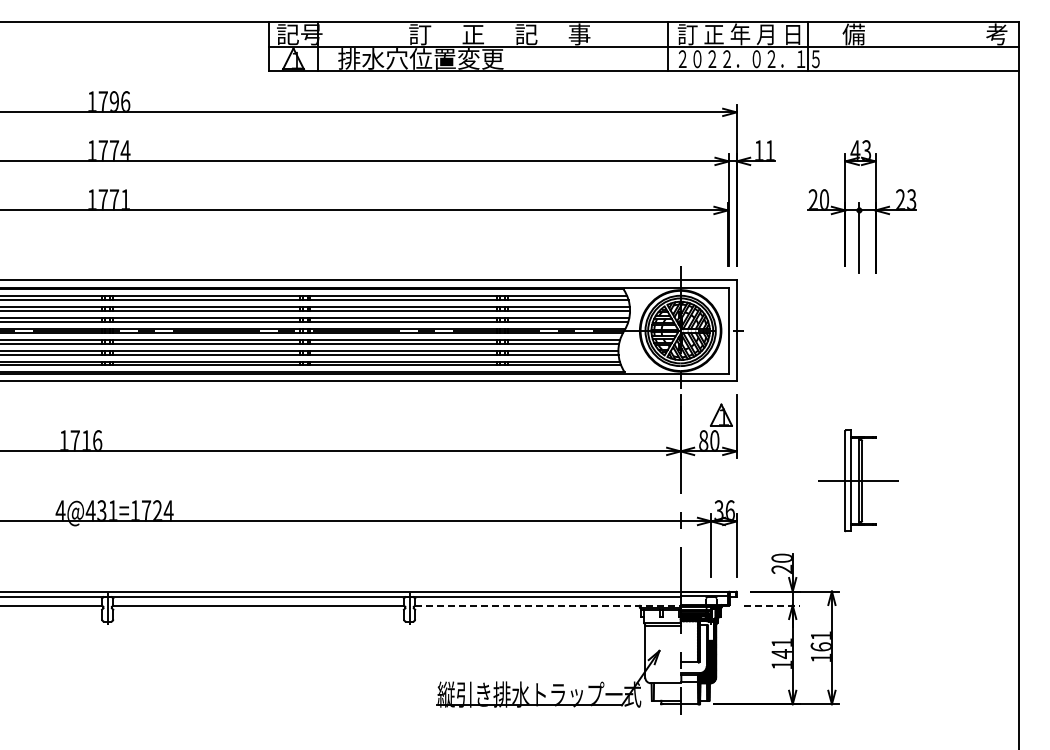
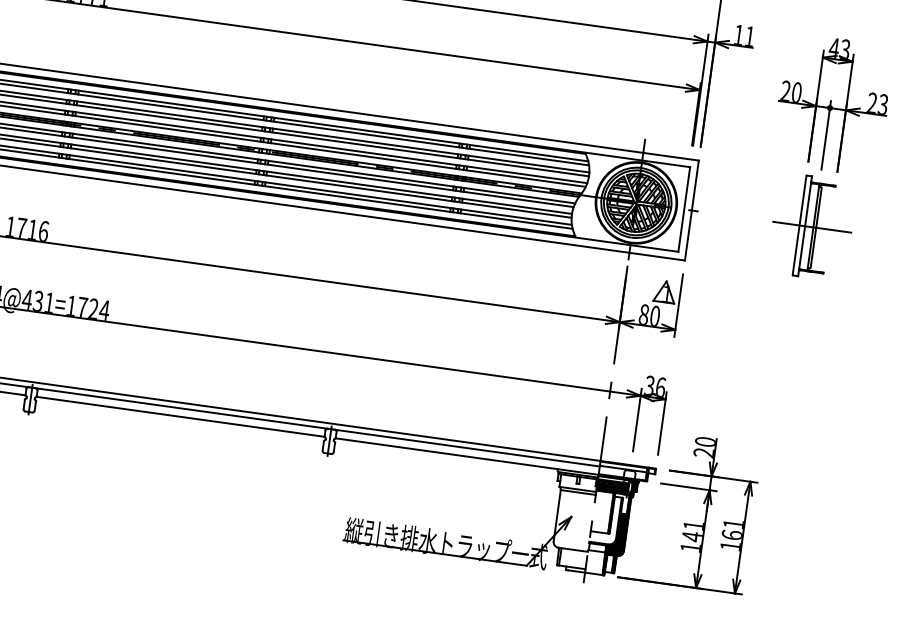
part: (858, 480) -> (812, 226), moved
line: (547, 605) -> (466, 456), dashed -> solid
line: (772, 605) -> (689, 487), dashed -> solid

